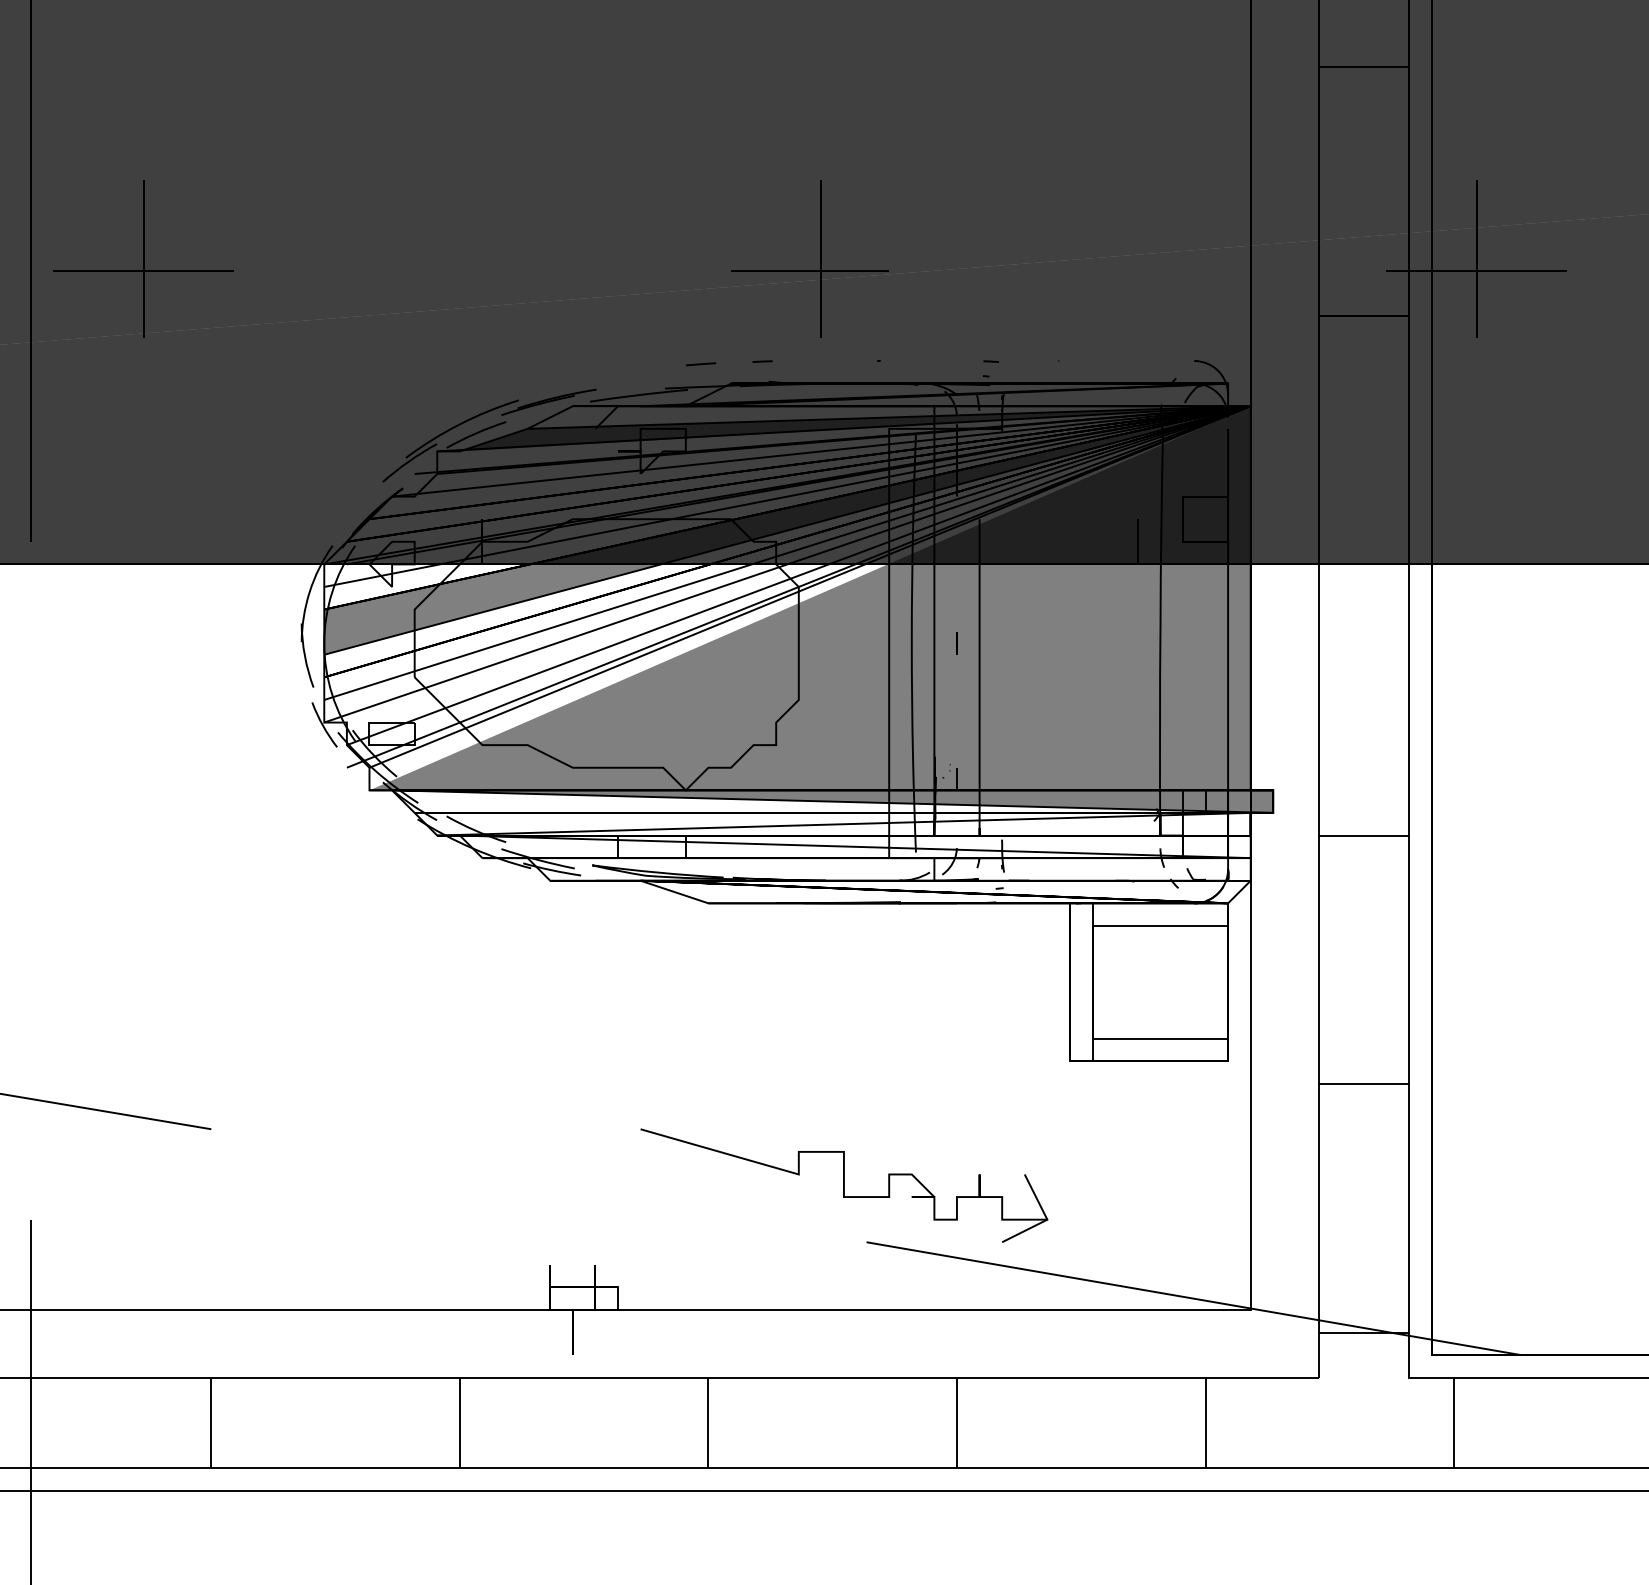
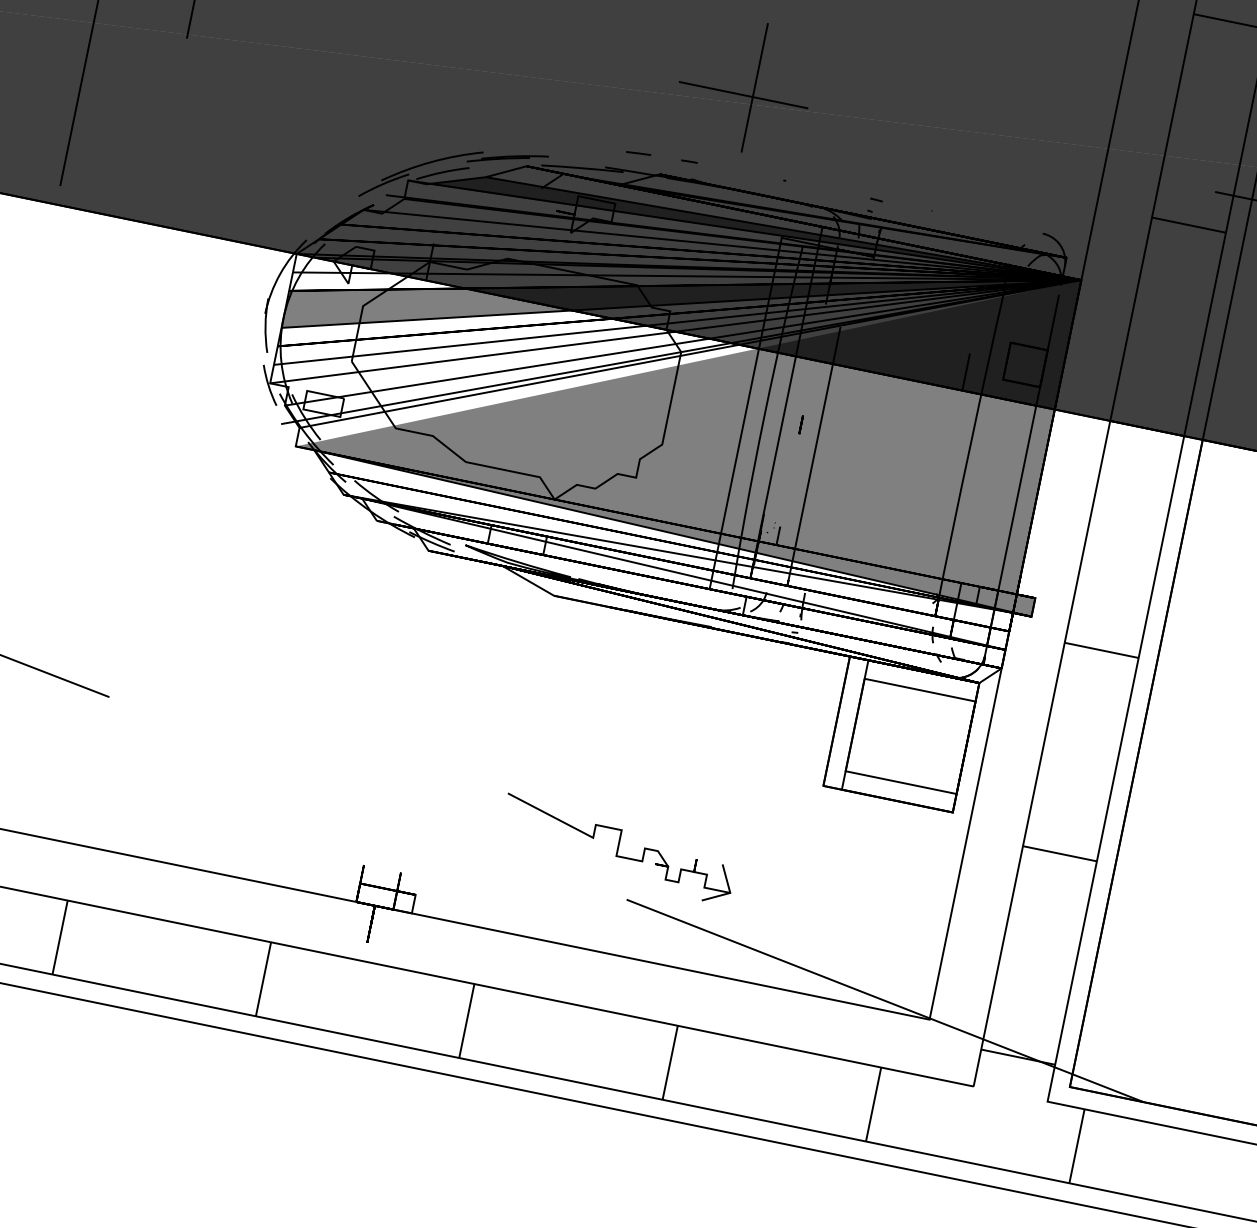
part: (844, 1185) -> (618, 849), size x0.7

